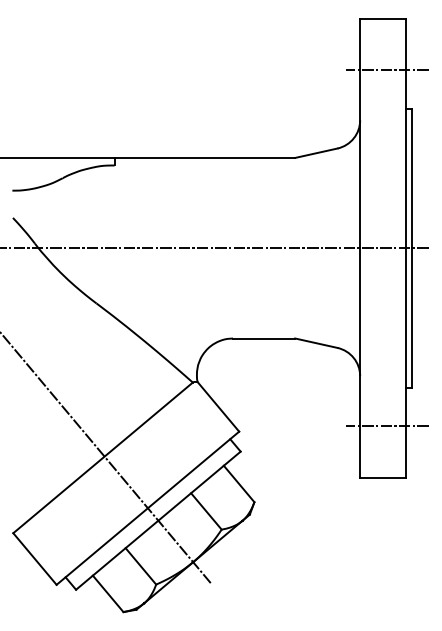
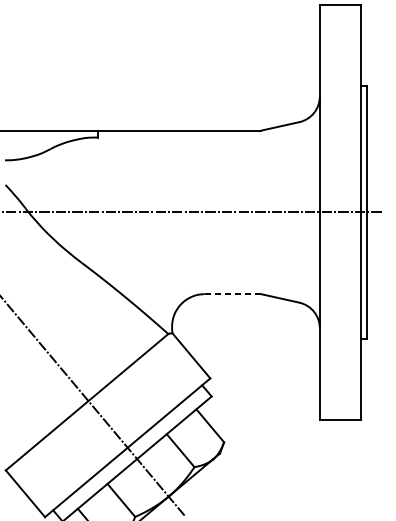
line: (386, 70) -> (343, 51), removed
line: (264, 338) -> (233, 294), solid -> dashed
line: (386, 426) -> (343, 373), removed

